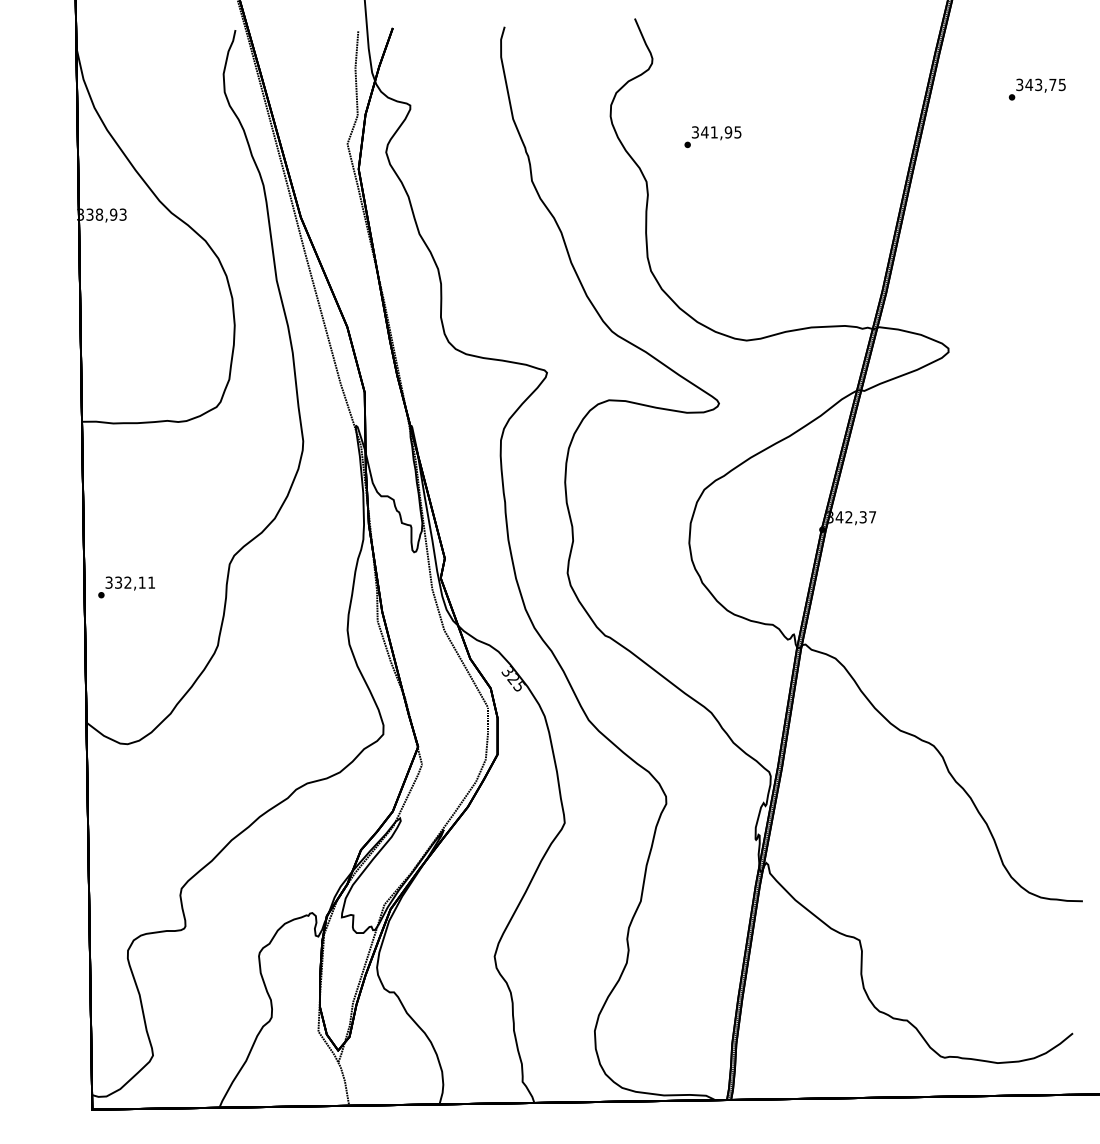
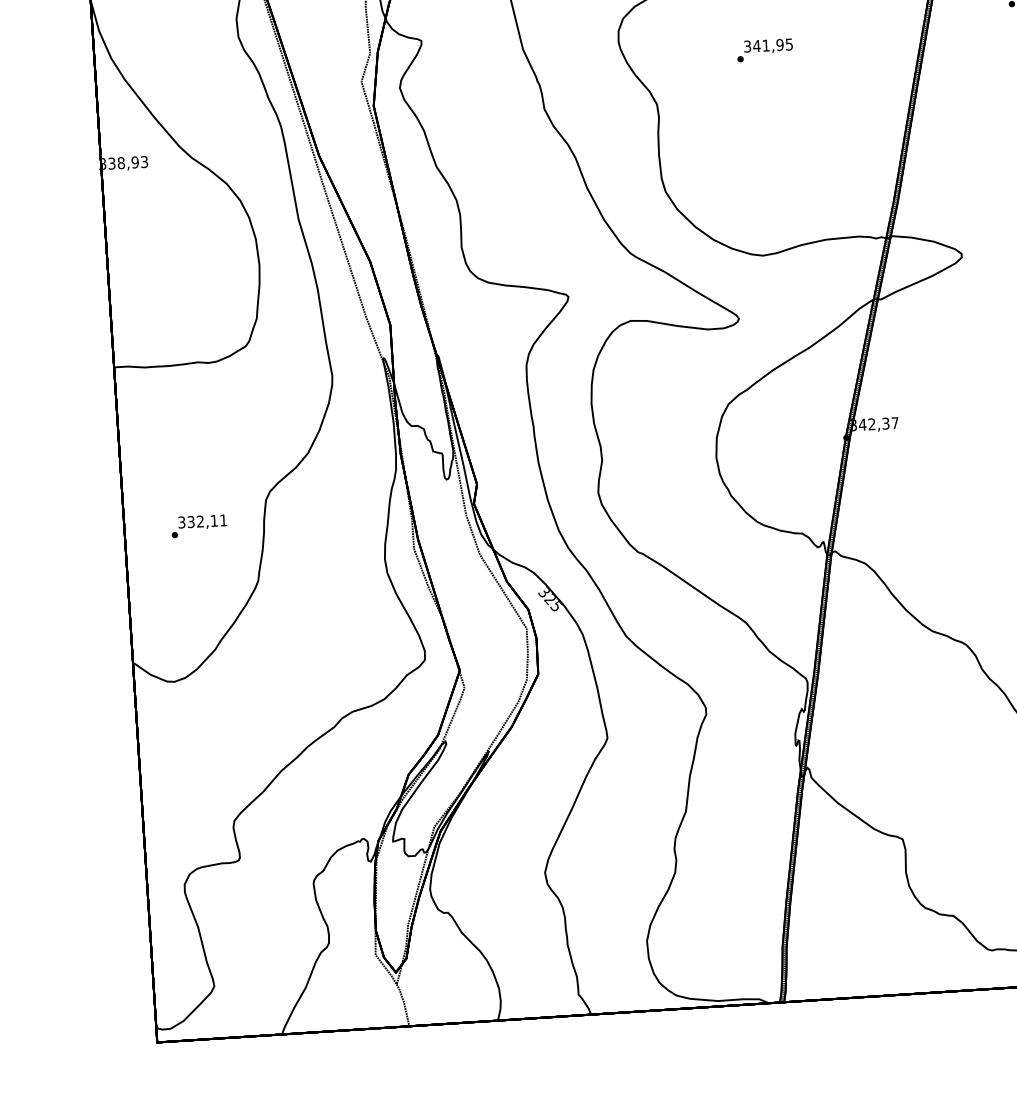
text: (712, 137) -> (764, 50), moved
text: (126, 587) -> (199, 526), moved

